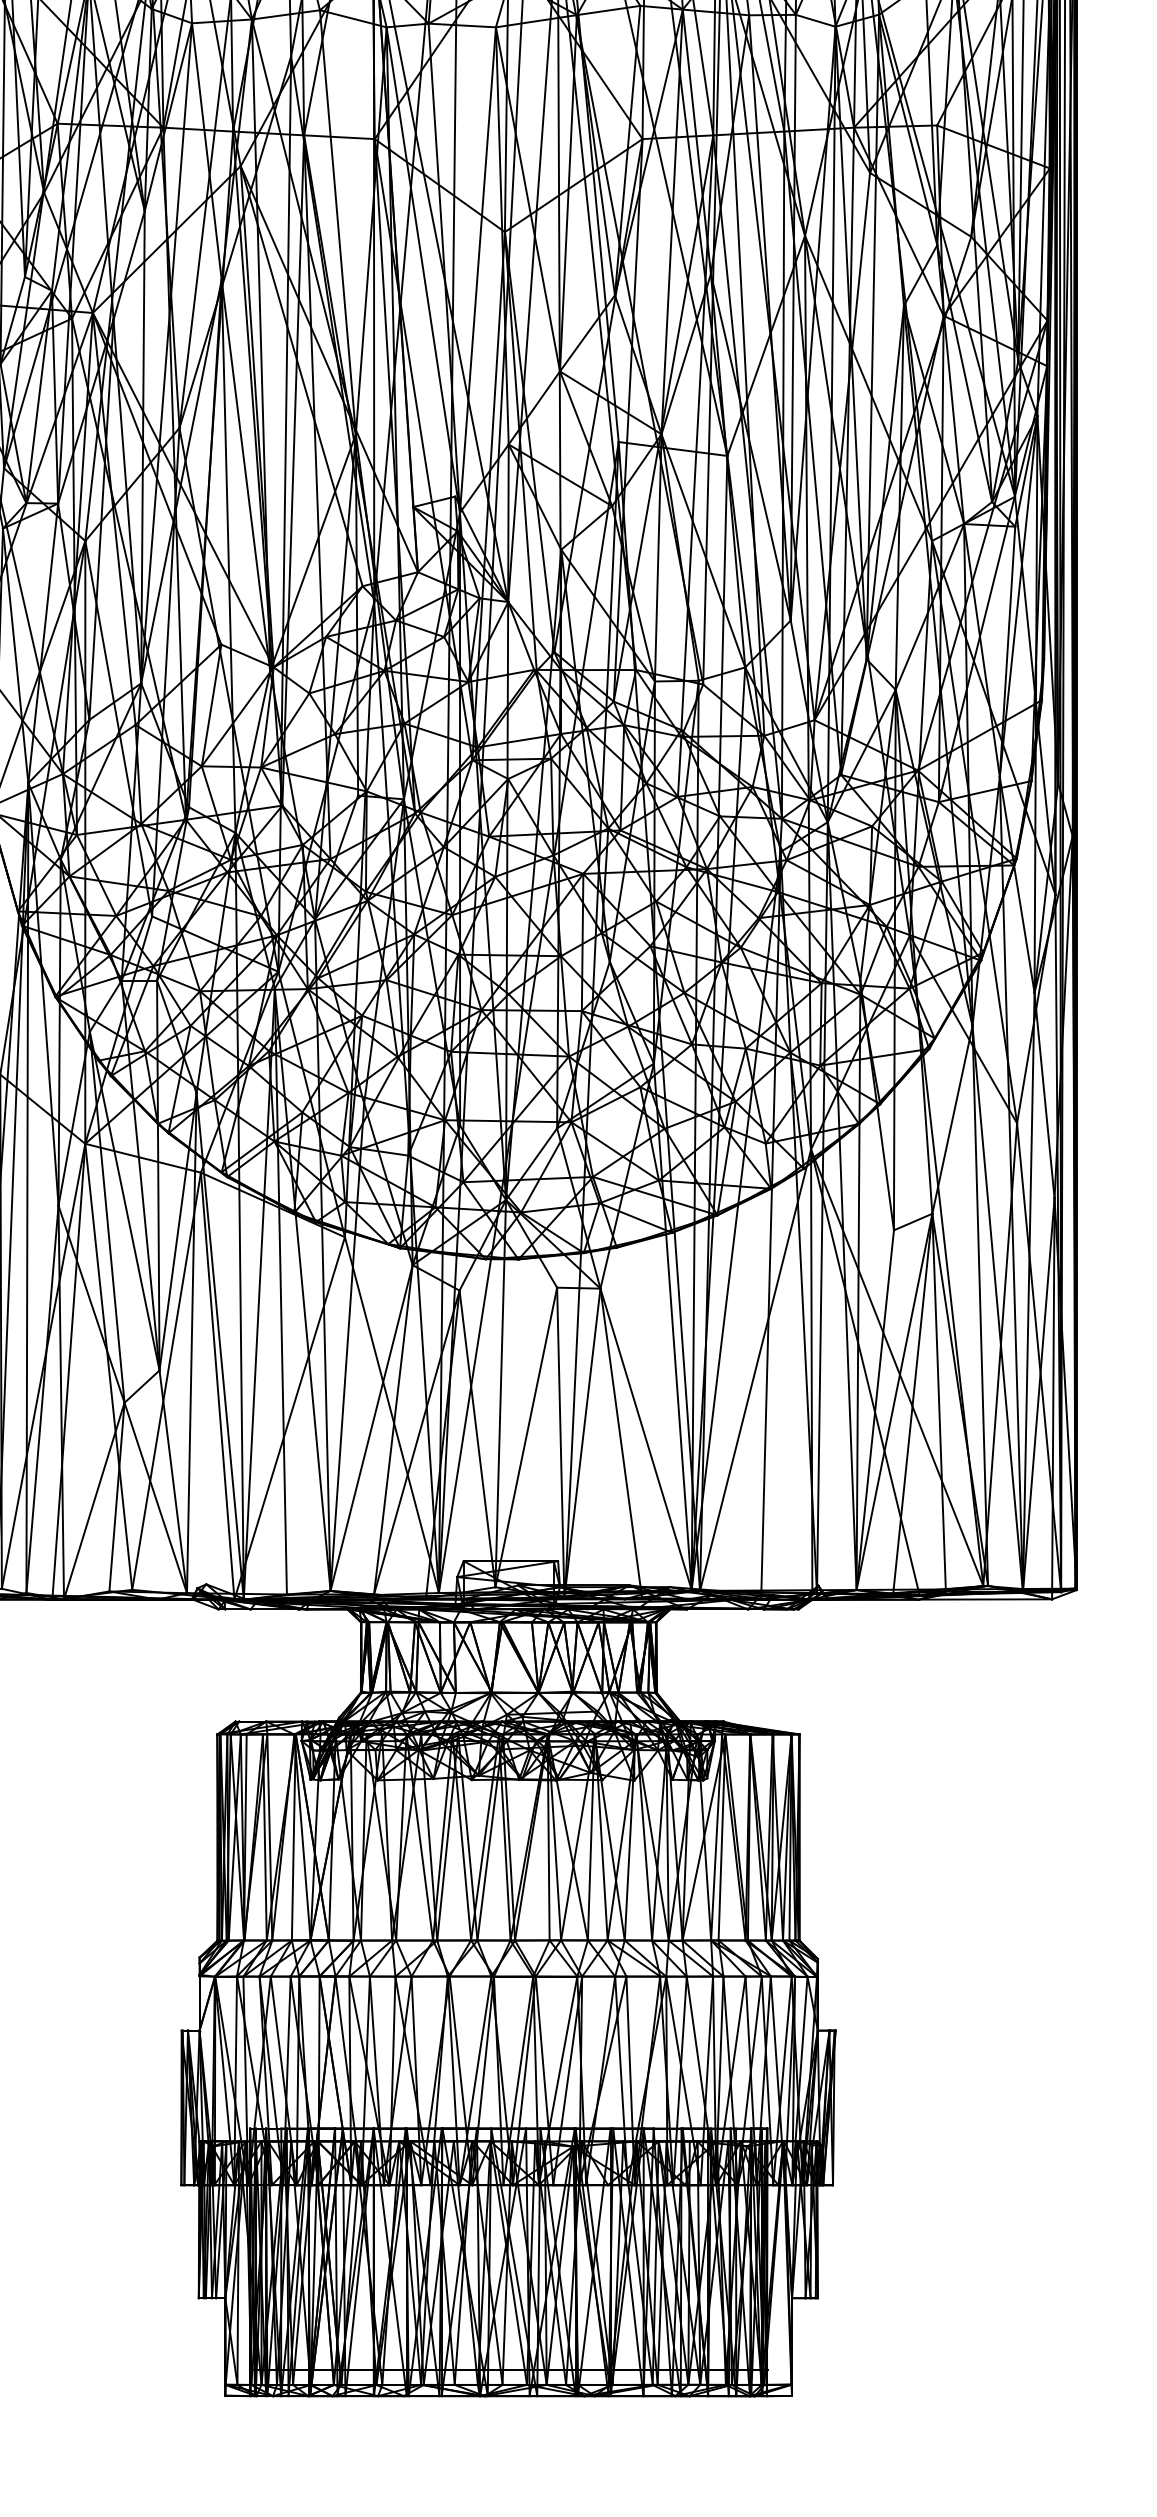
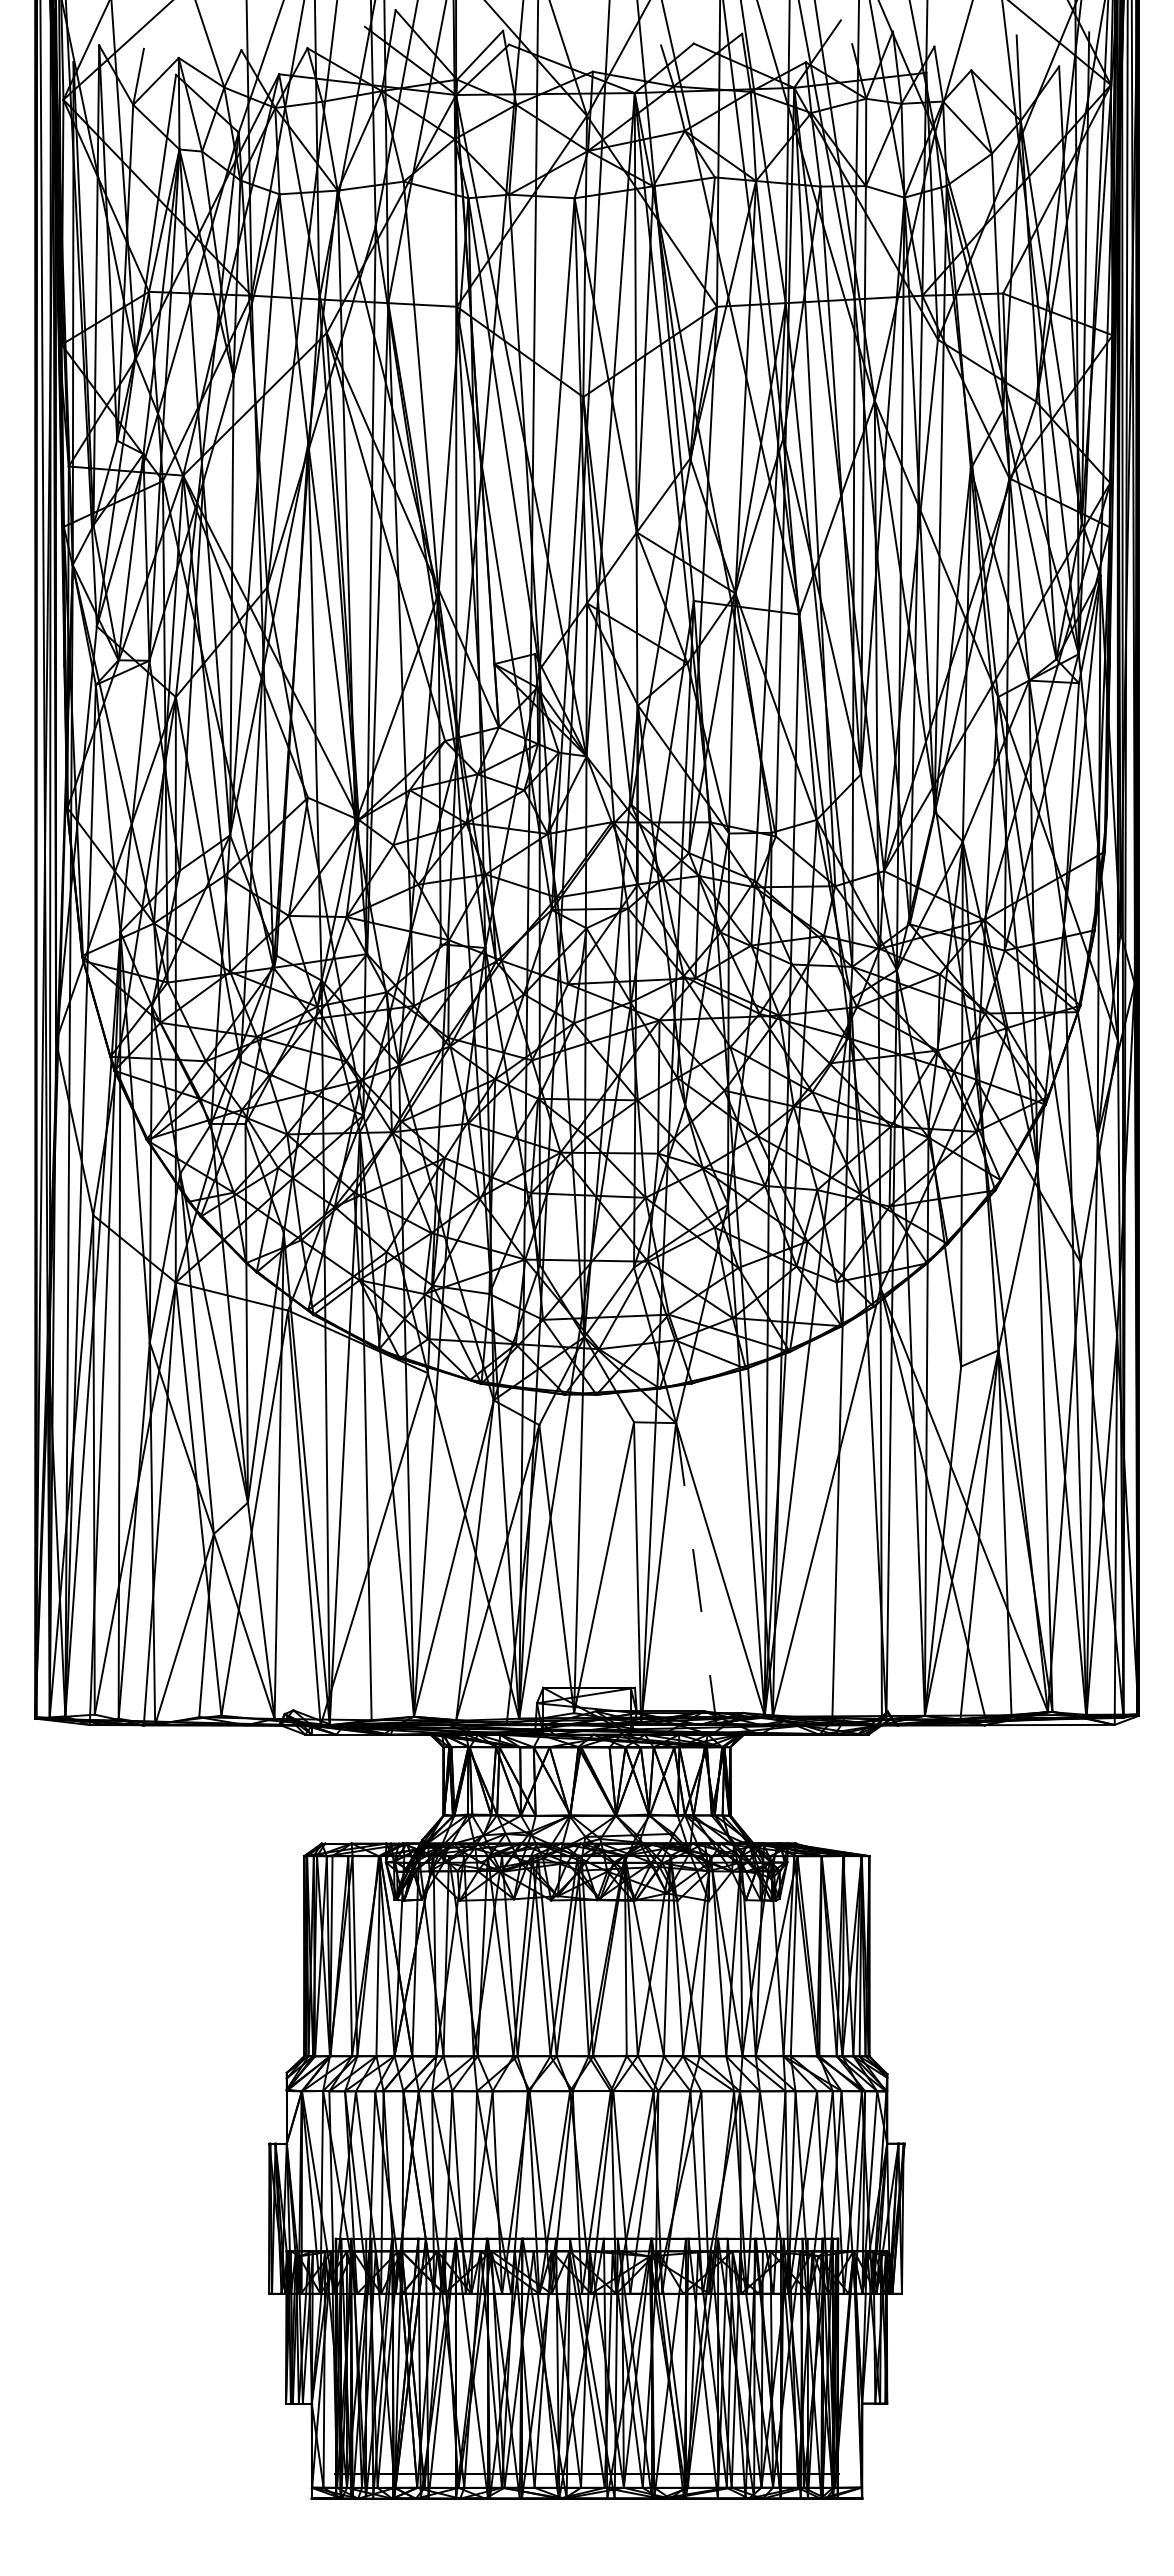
line: (621, 1443) -> (696, 1573), solid -> dashed

